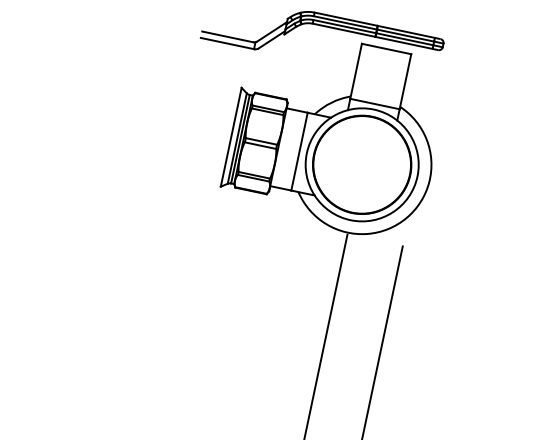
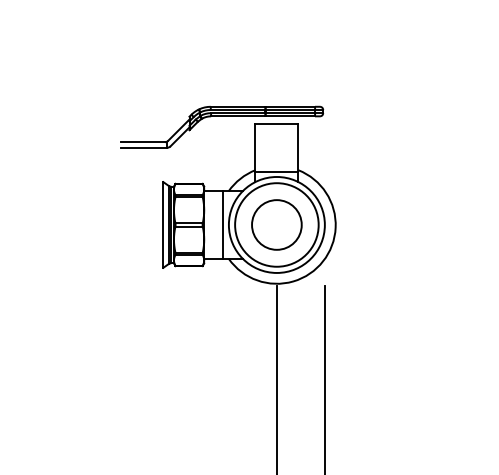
circle: (361, 164) -> (276, 224), size x0.6

